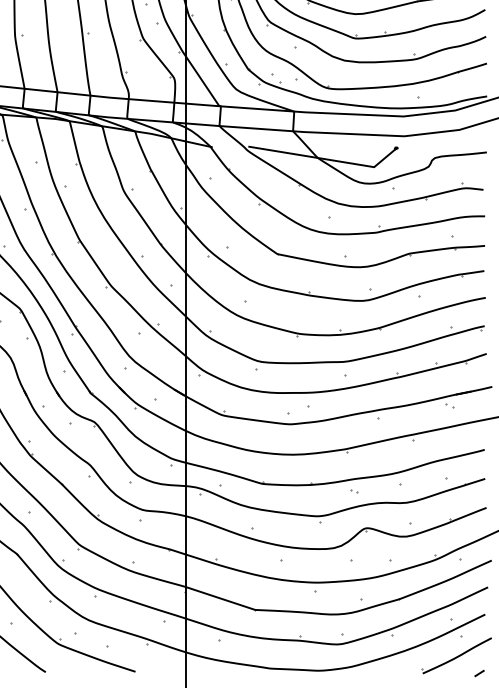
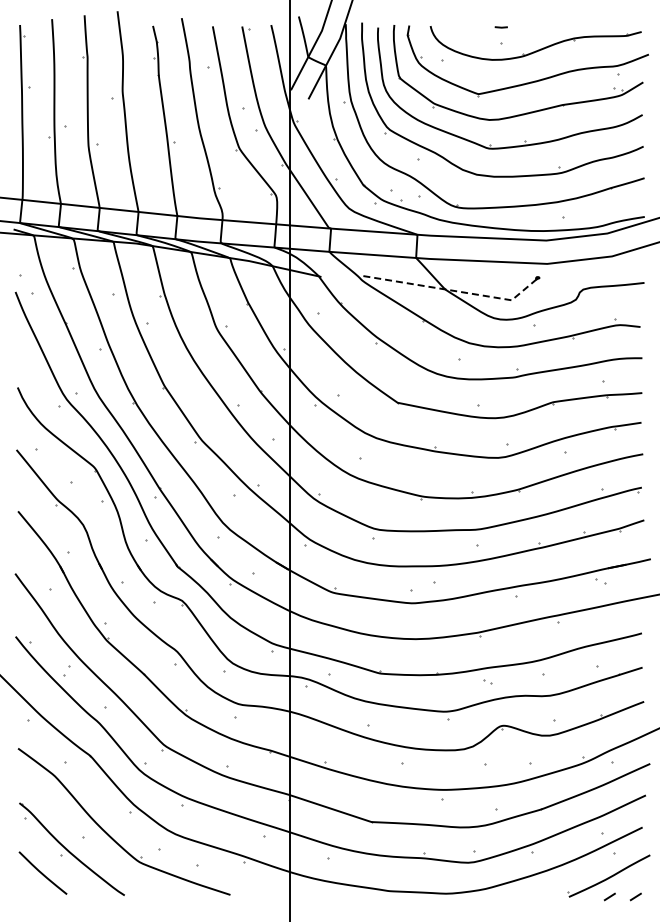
line: (326, 159) -> (455, 291), solid -> dashed
line: (457, 673) -> (609, 896), added

